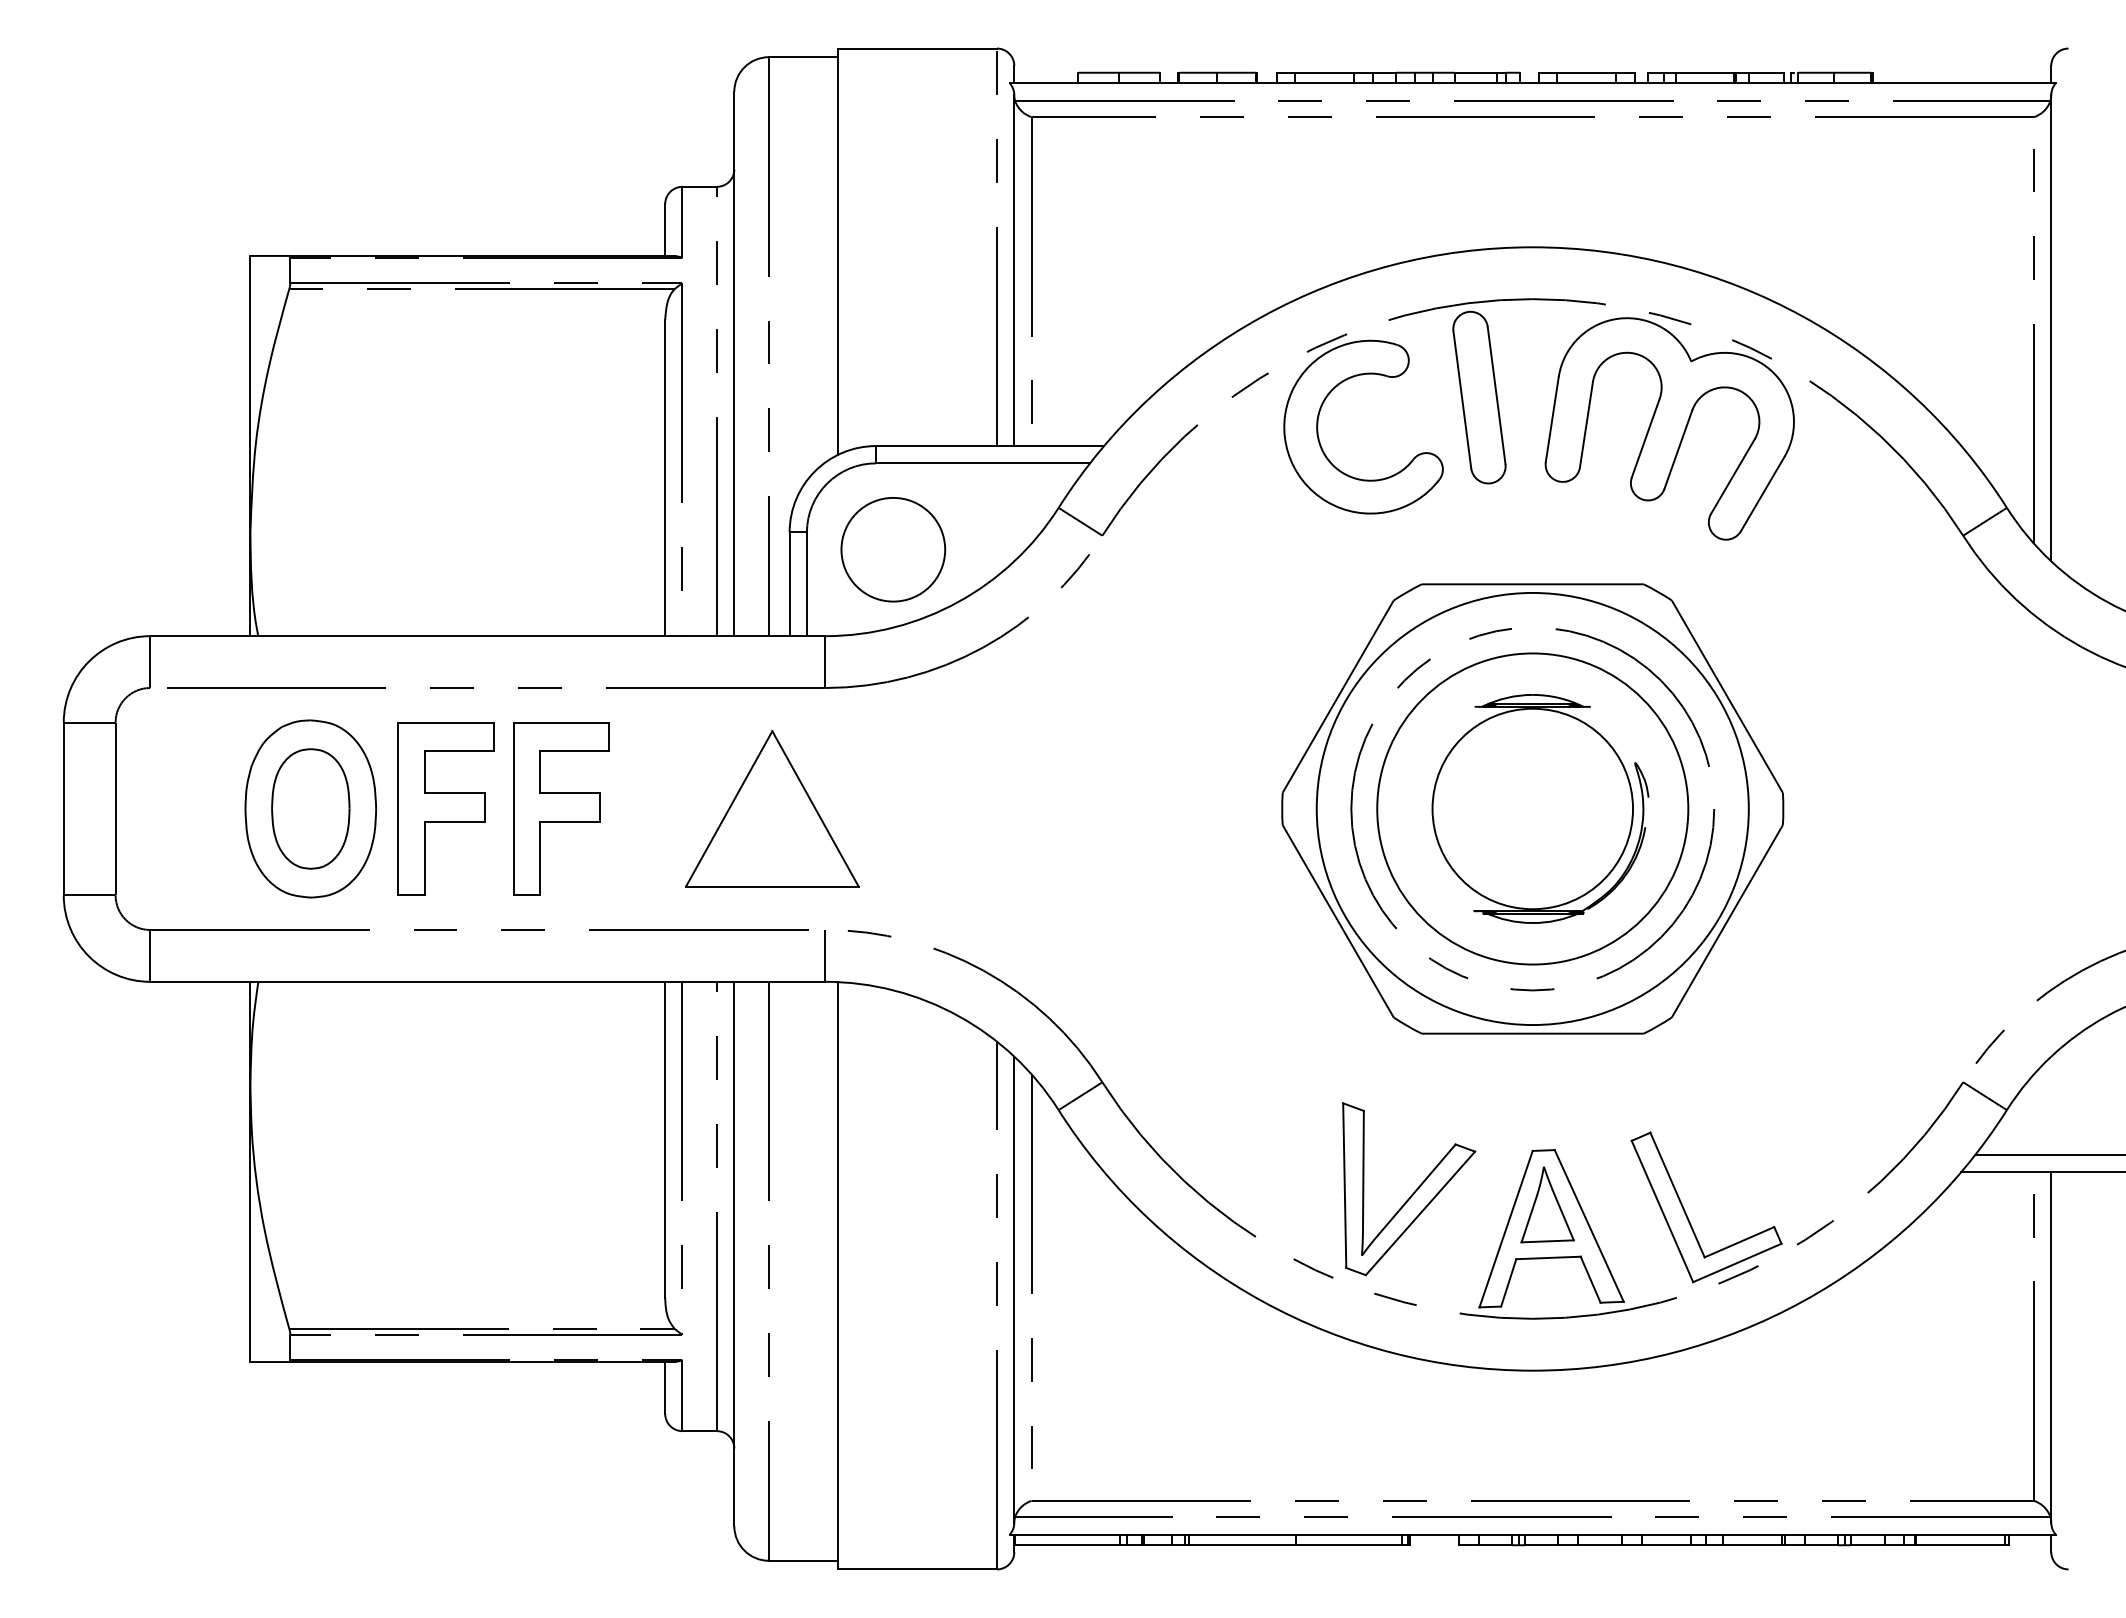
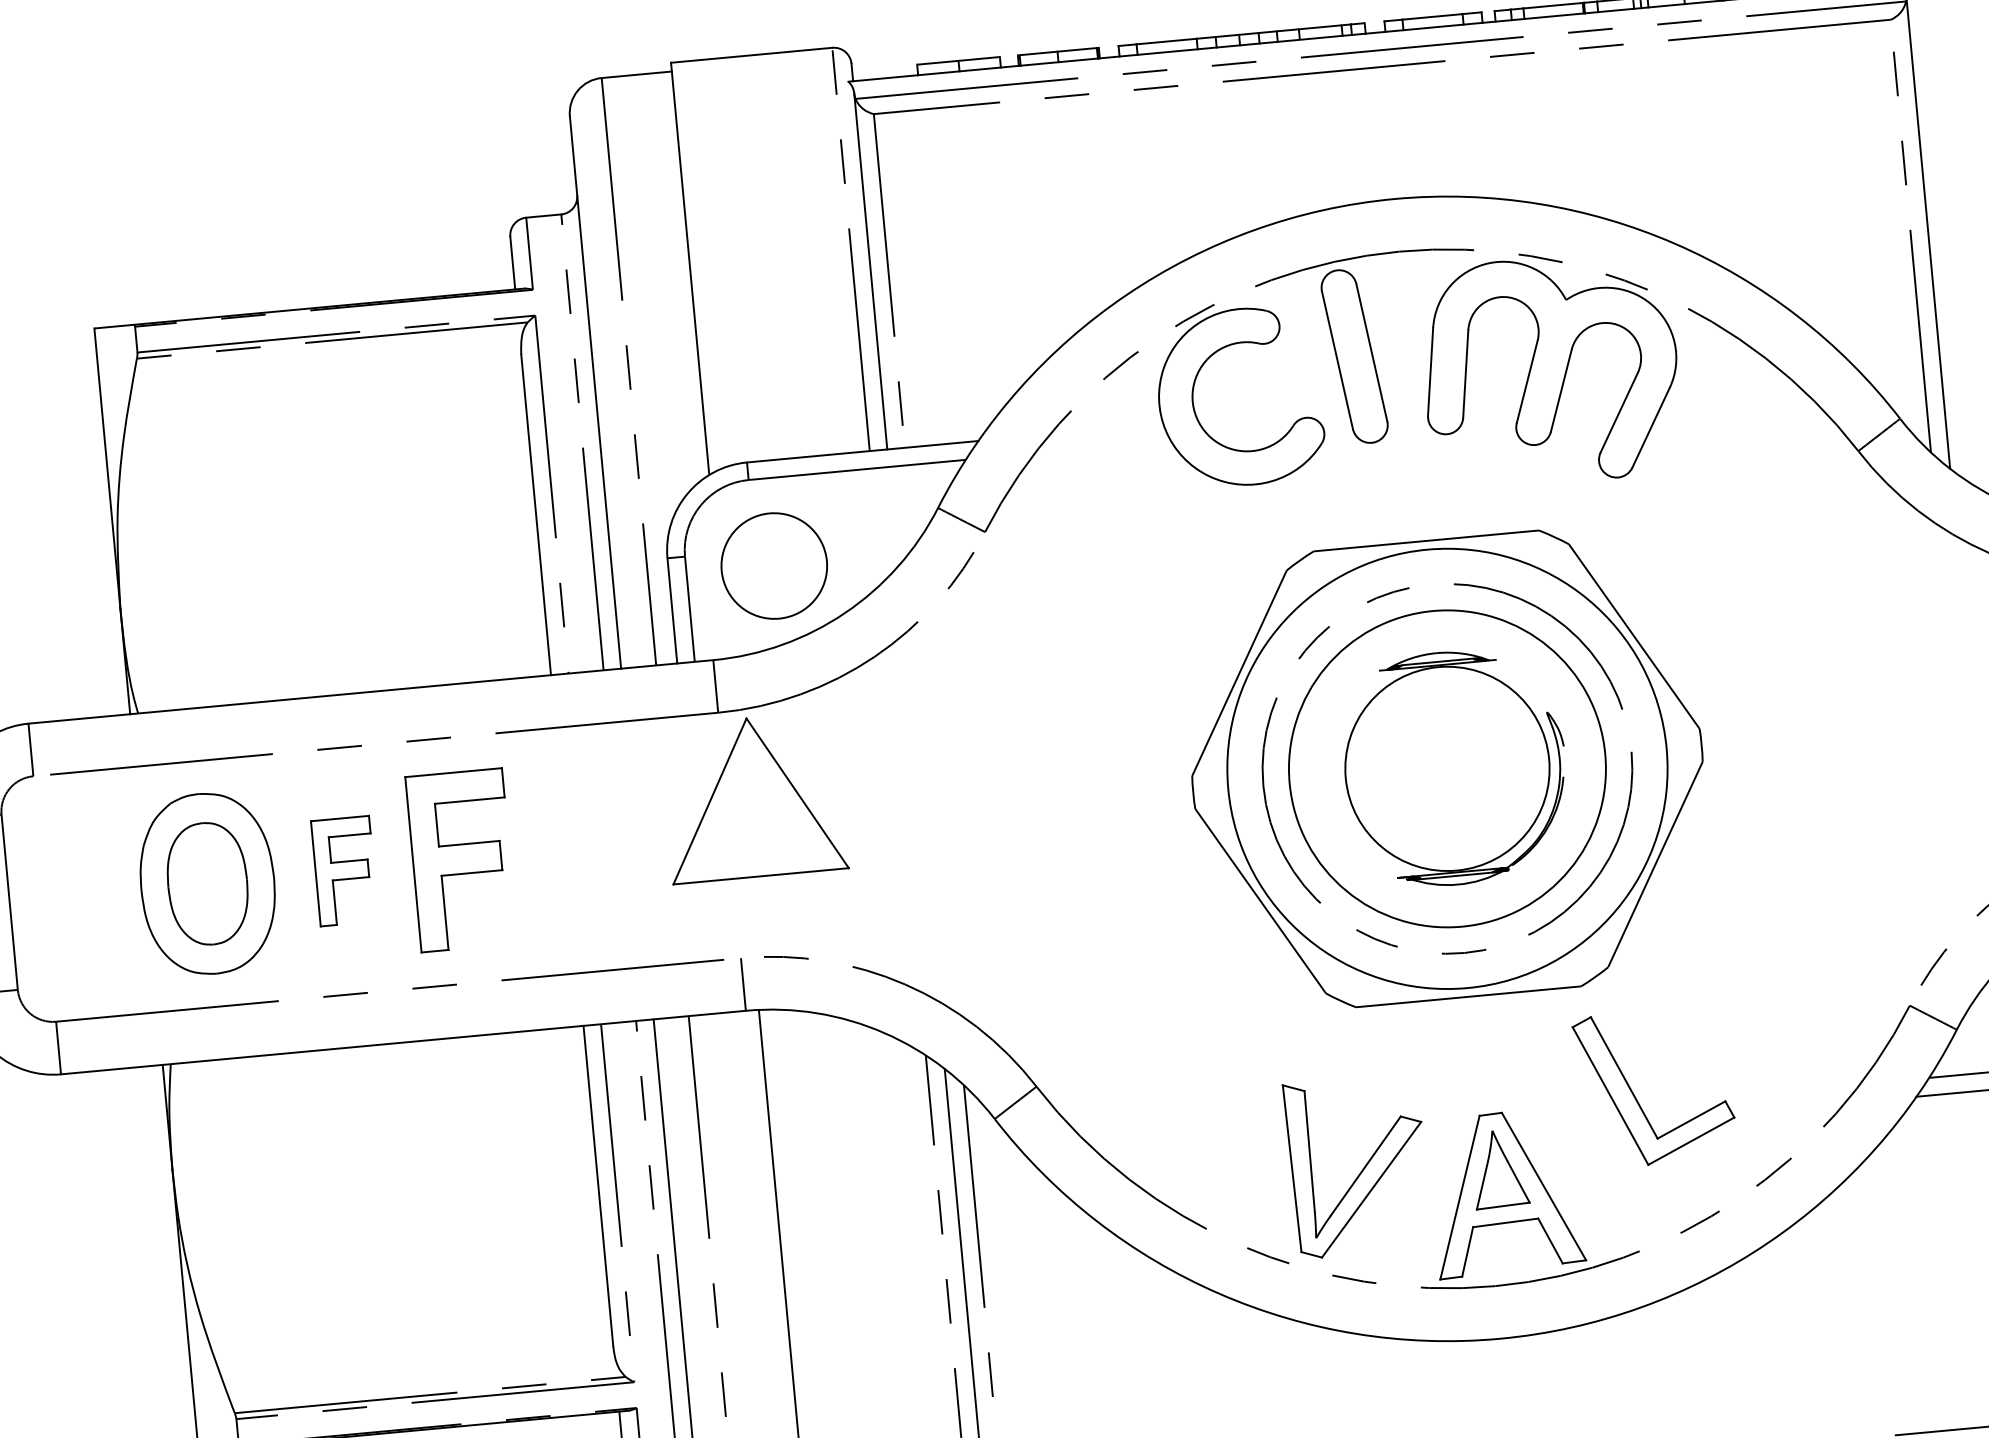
part: (445, 808) -> (344, 870), size x0.6
part: (772, 808) -> (753, 796), moved
part: (1688, 1217) -> (1637, 1099), moved

